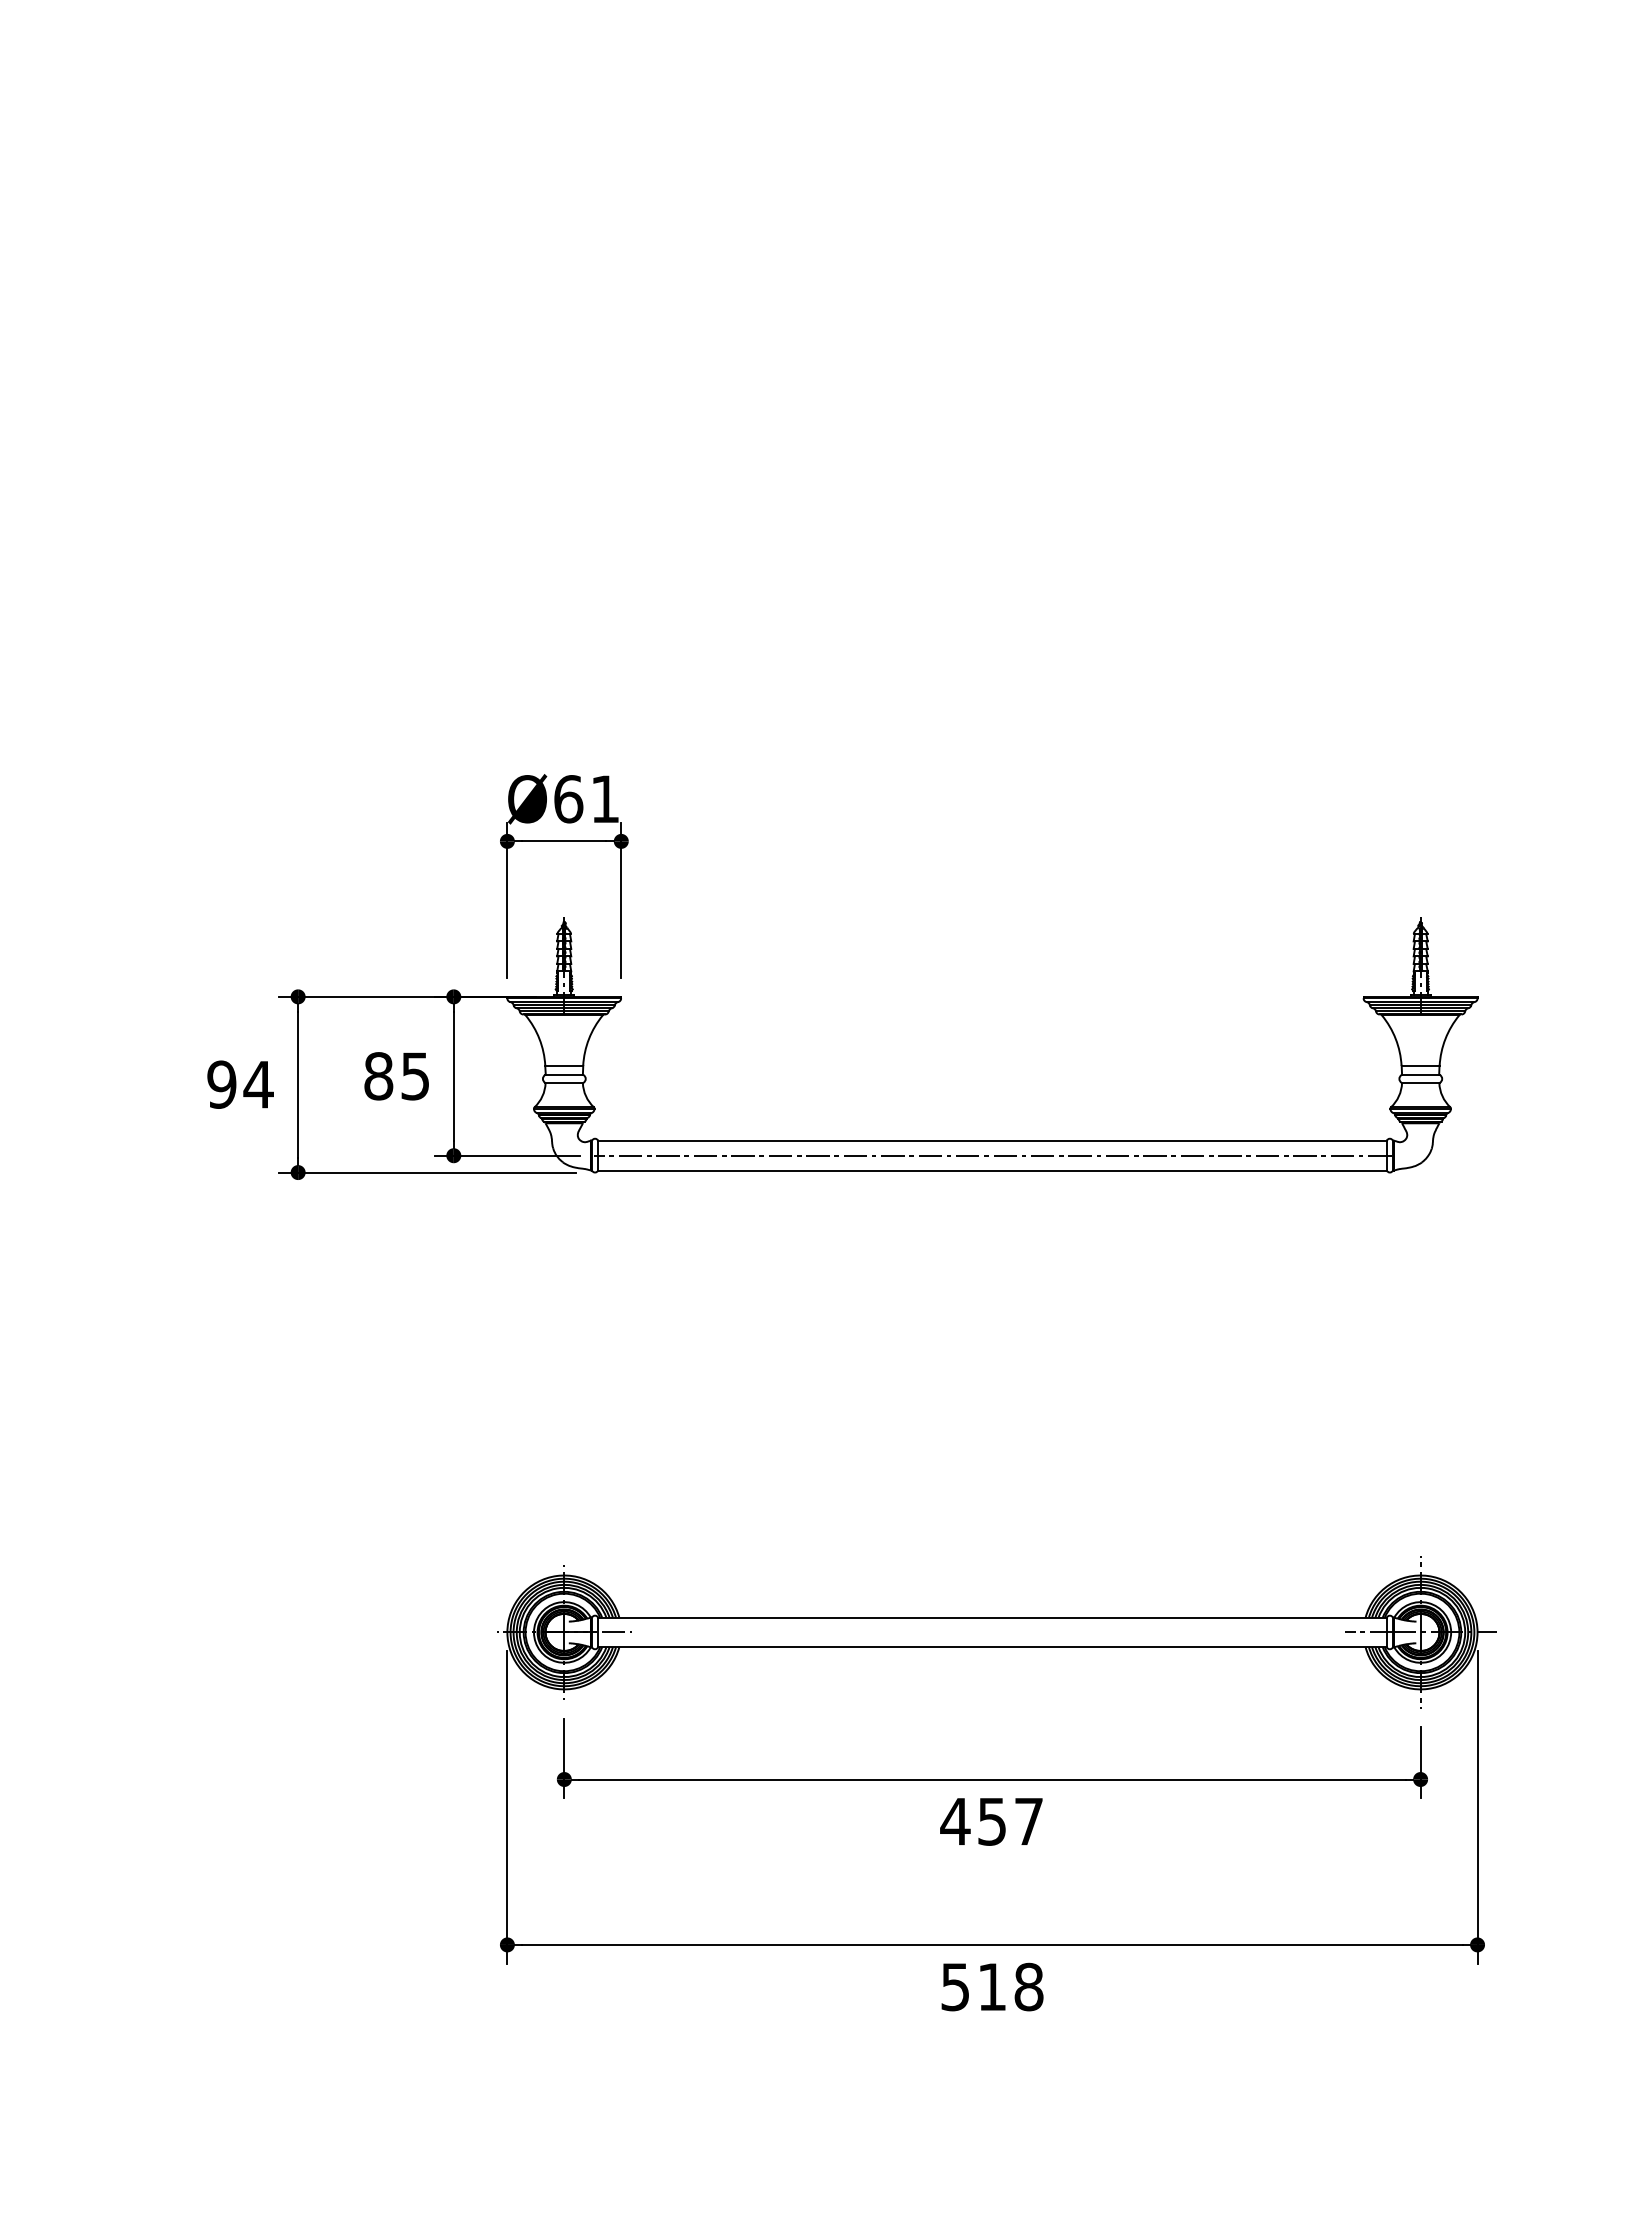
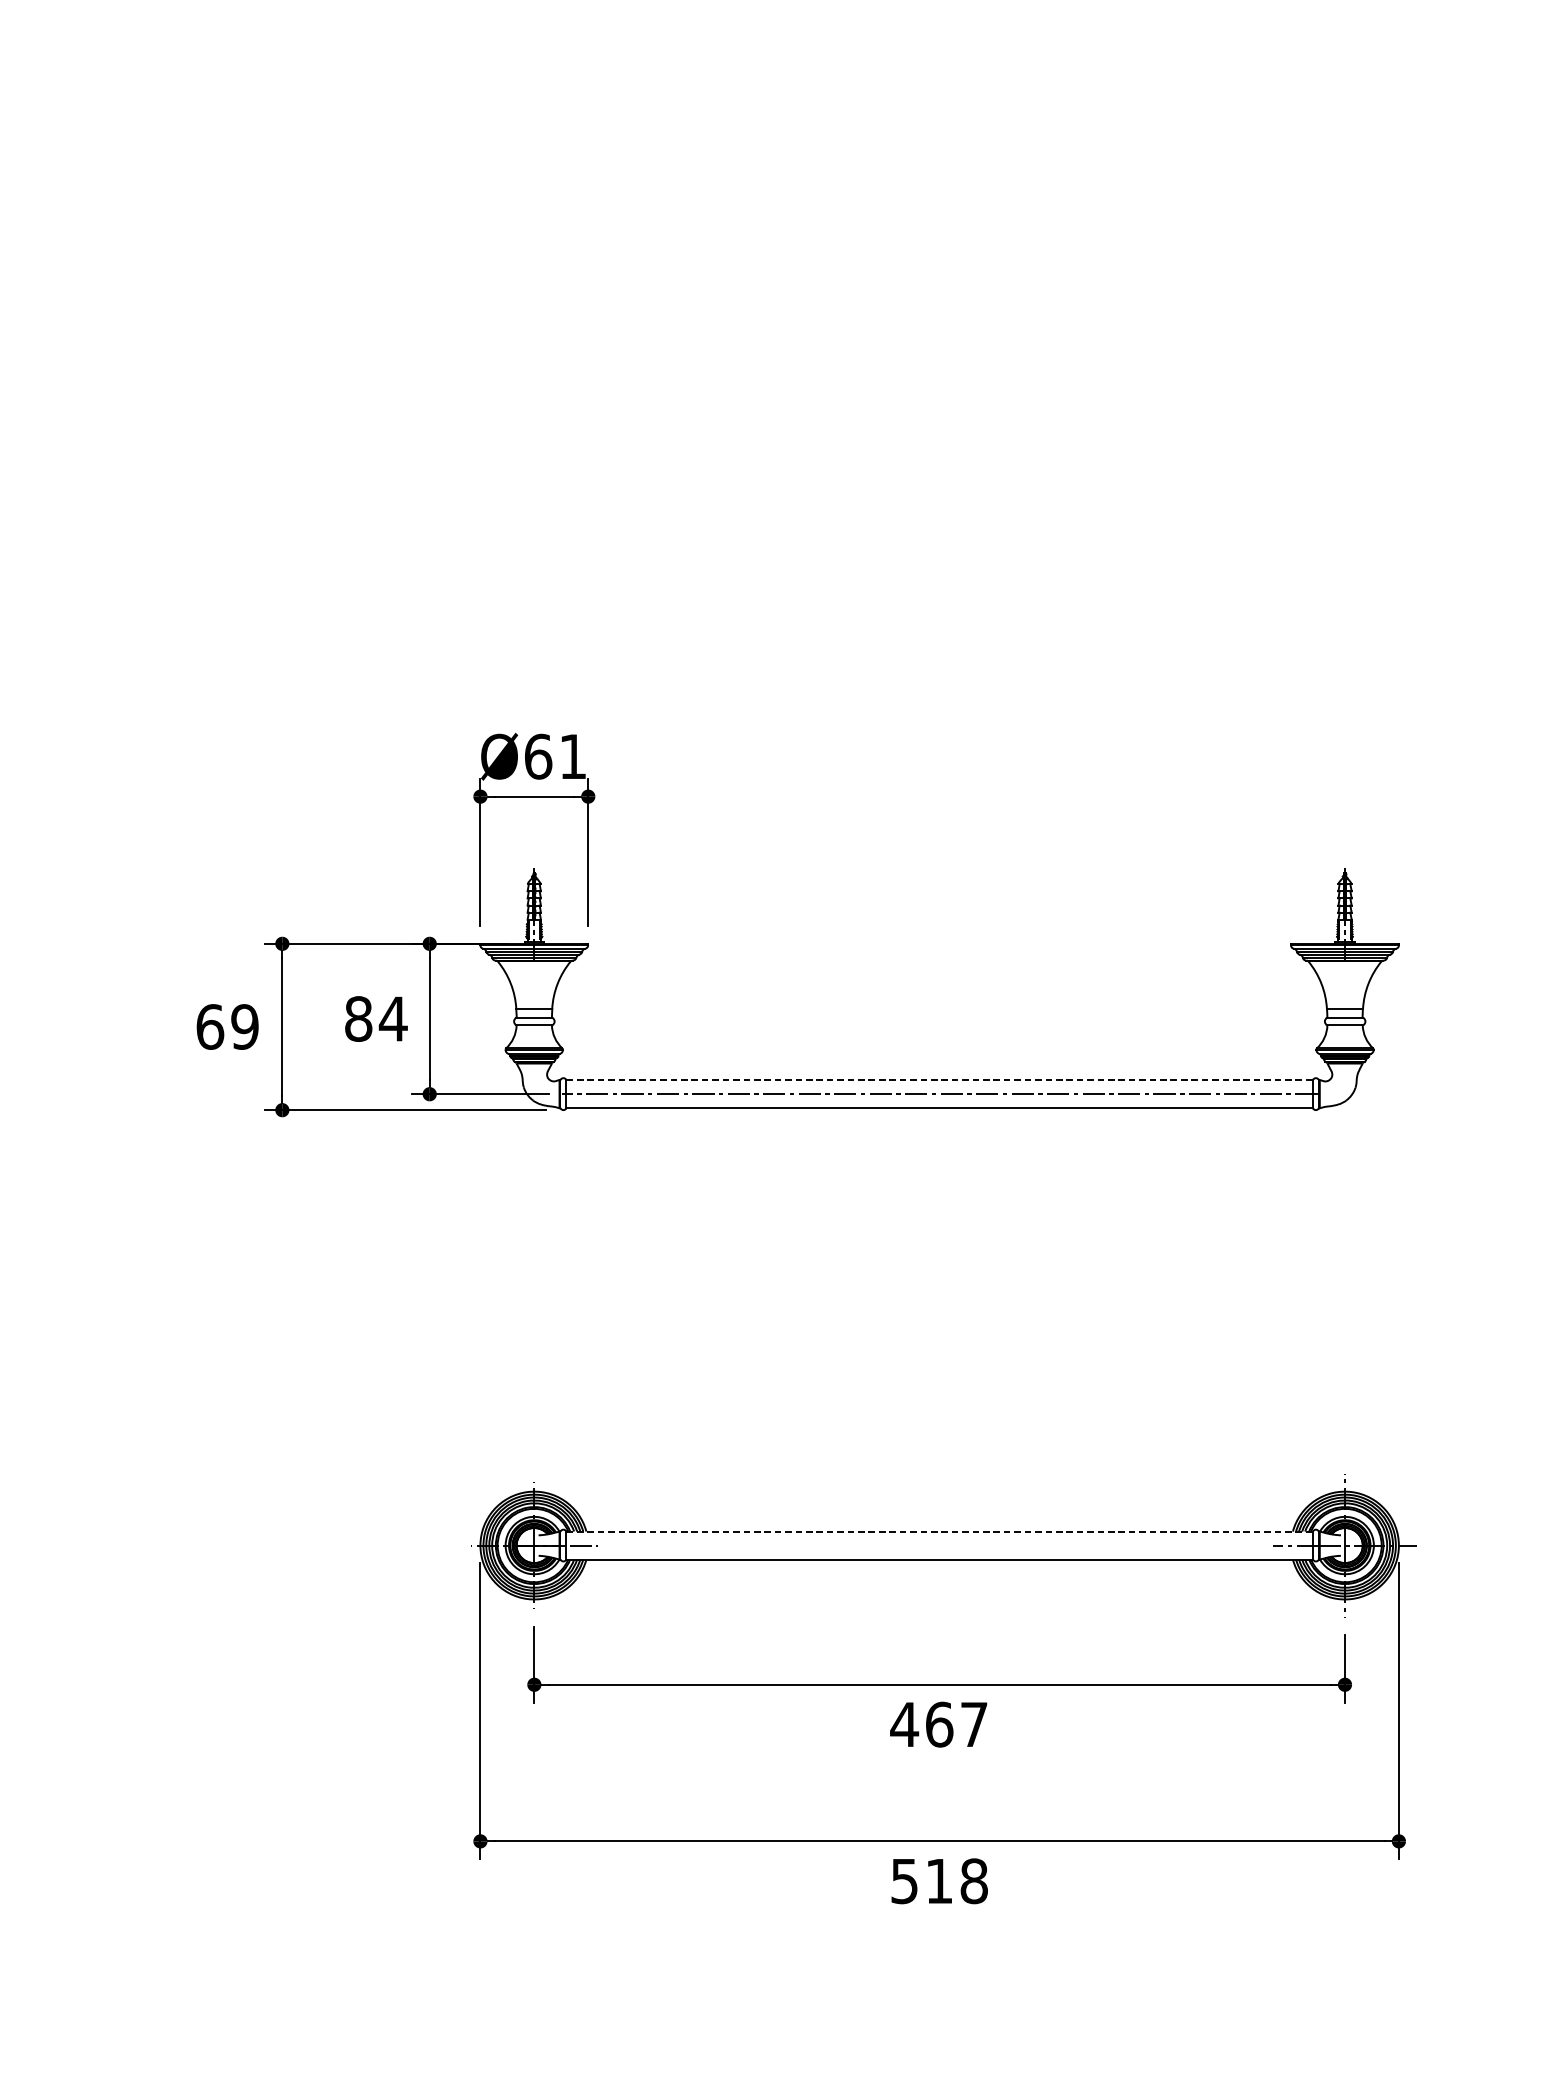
text: (415, 1076) -> (393, 1019), 85 -> 84
text: (240, 1084) -> (227, 1026), 94 -> 69
line: (992, 1140) -> (939, 1079), solid -> dashed
line: (992, 1617) -> (939, 1531), solid -> dashed
text: (992, 1821) -> (939, 1724), 457 -> 467

